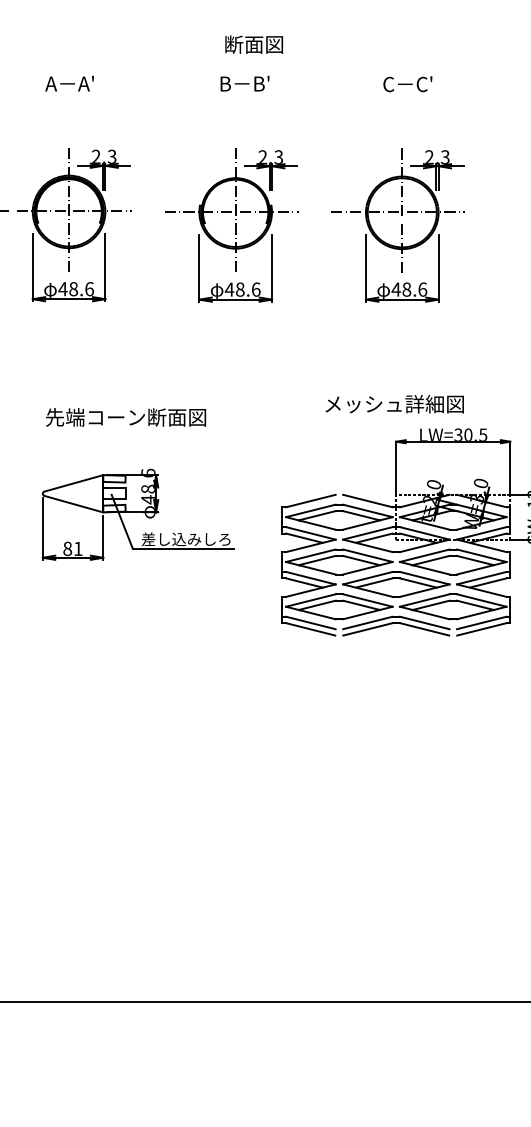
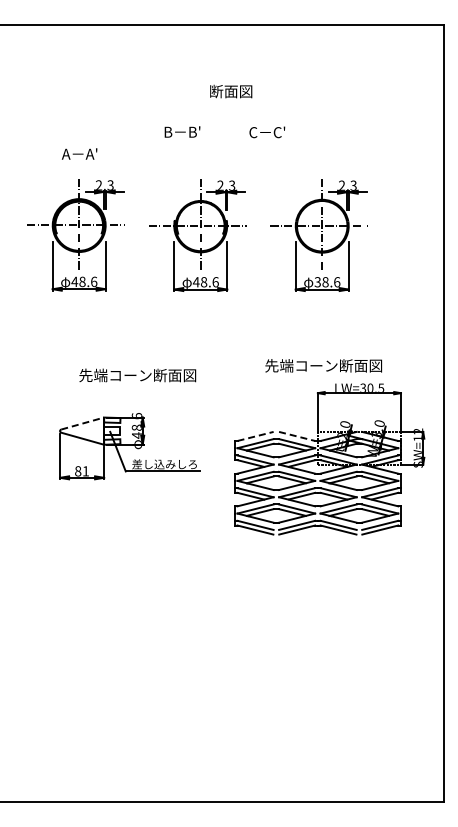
text: (254, 44) -> (231, 91), moved
text: (69, 82) -> (79, 153), moved
text: (244, 82) -> (182, 131), moved
text: (408, 84) -> (267, 132), moved
text: (395, 289) -> (317, 282), 48.6 -> 38.6
text: (404, 403) -> (323, 365), メッシュ詳細図 -> 先端コーン断面図
text: (125, 417) -> (137, 375), moved
line: (74, 483) -> (83, 423), solid -> dashed
line: (310, 501) -> (255, 436), solid -> dashed
line: (368, 501) -> (297, 436), solid -> dashed

